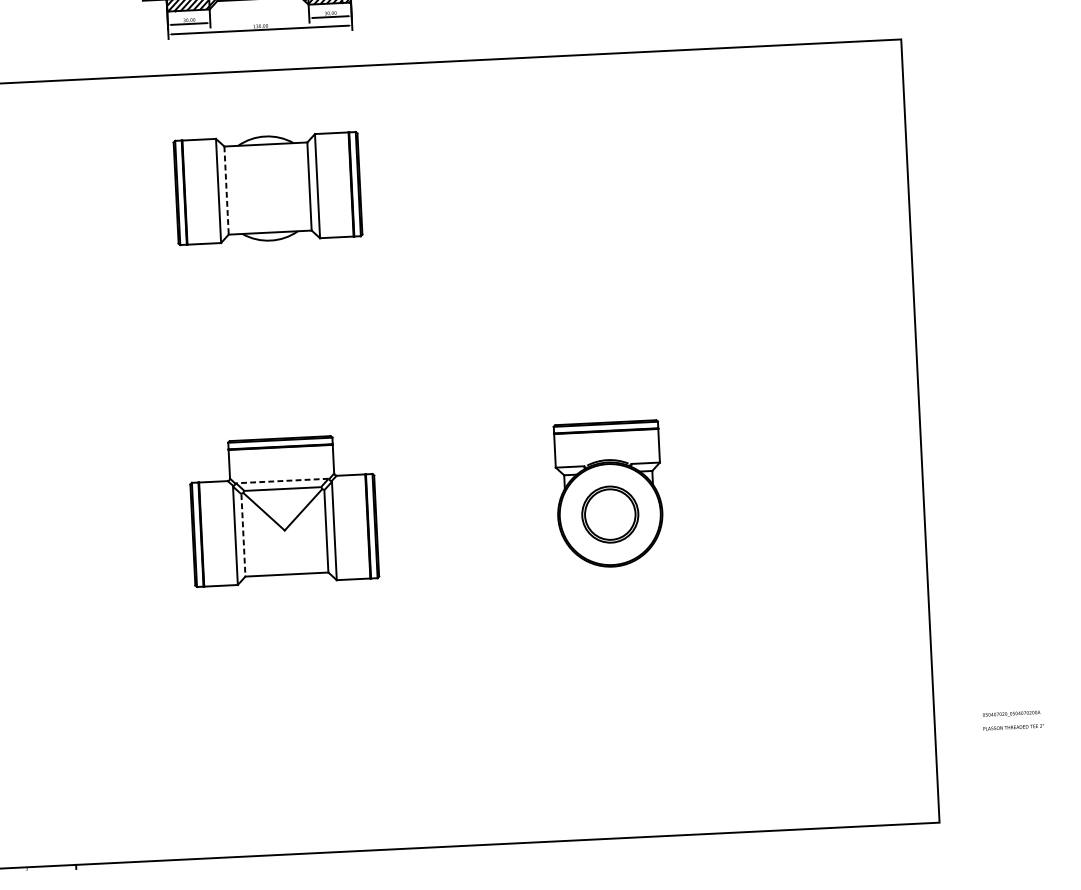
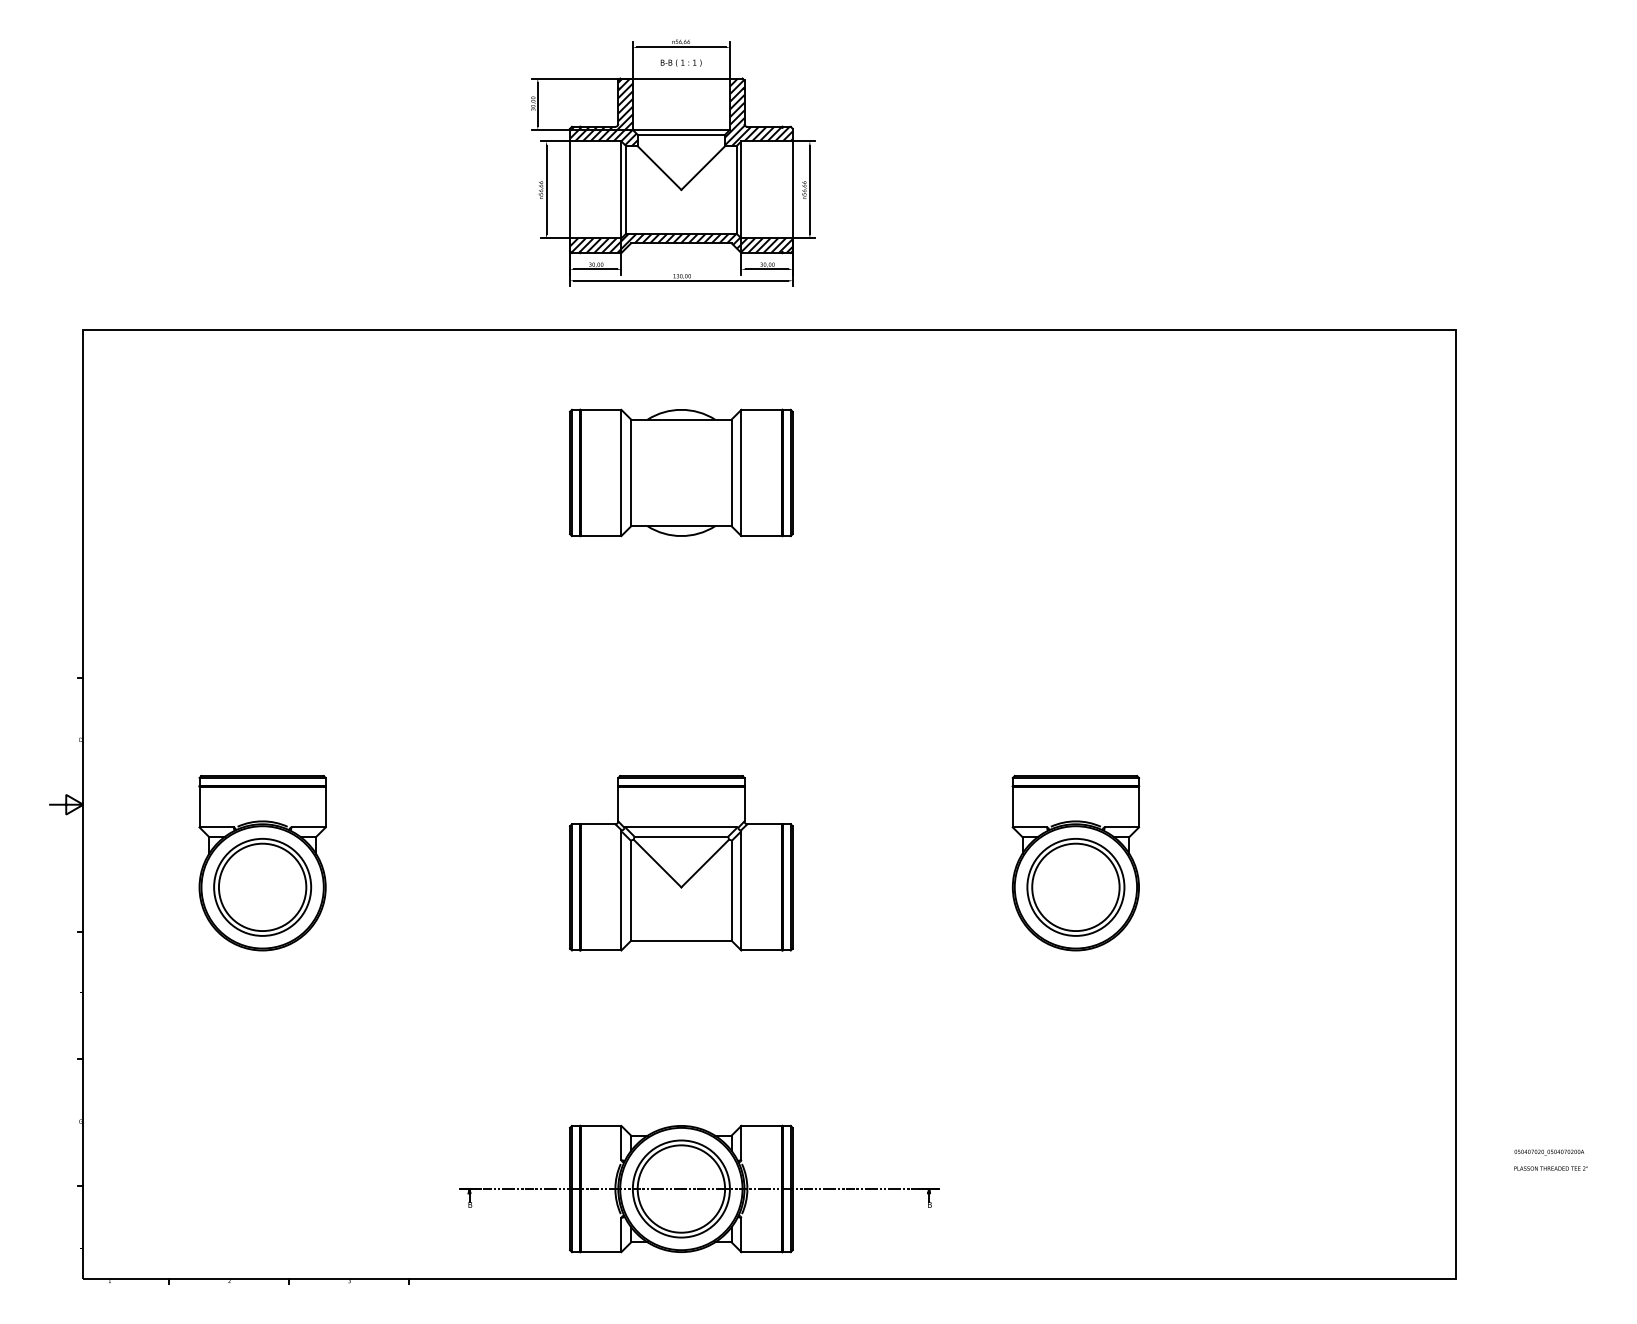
line: (226, 191) -> (631, 473), dashed -> solid
line: (281, 481) -> (680, 827), dashed -> solid
part: (609, 514) -> (1075, 887), size x1.43
line: (243, 535) -> (631, 890), dashed -> solid
part: (311, 778) -> (699, 1188), added

